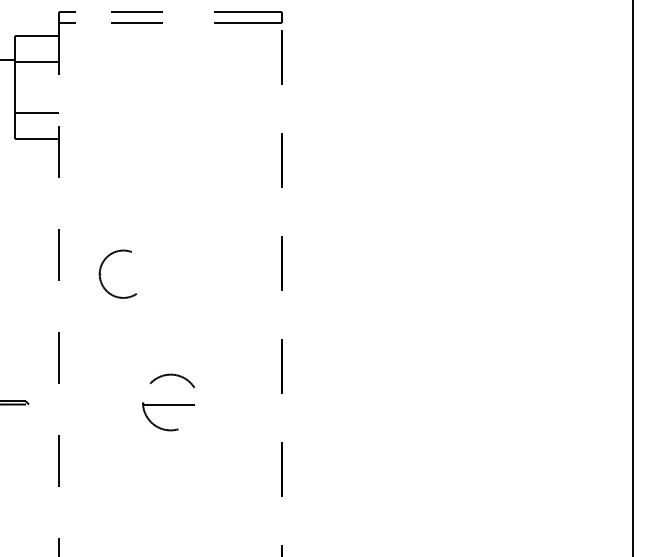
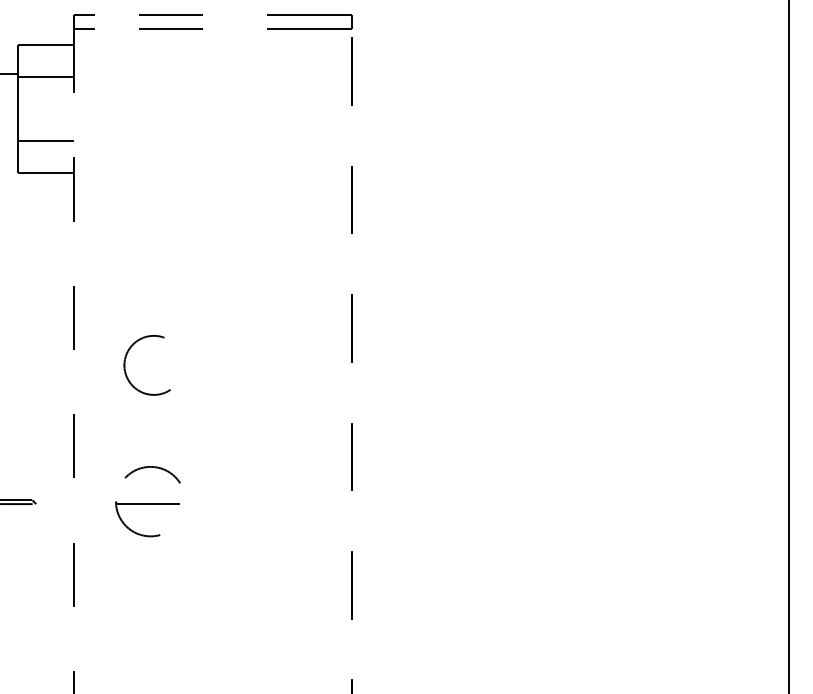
part: (101, 274) -> (126, 365), moved
part: (168, 402) -> (147, 501), moved

